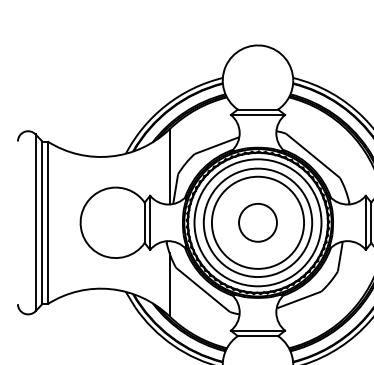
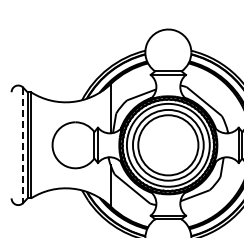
line: (36, 223) -> (23, 145), solid -> dashed
circle: (258, 223) -> (168, 145), removed

